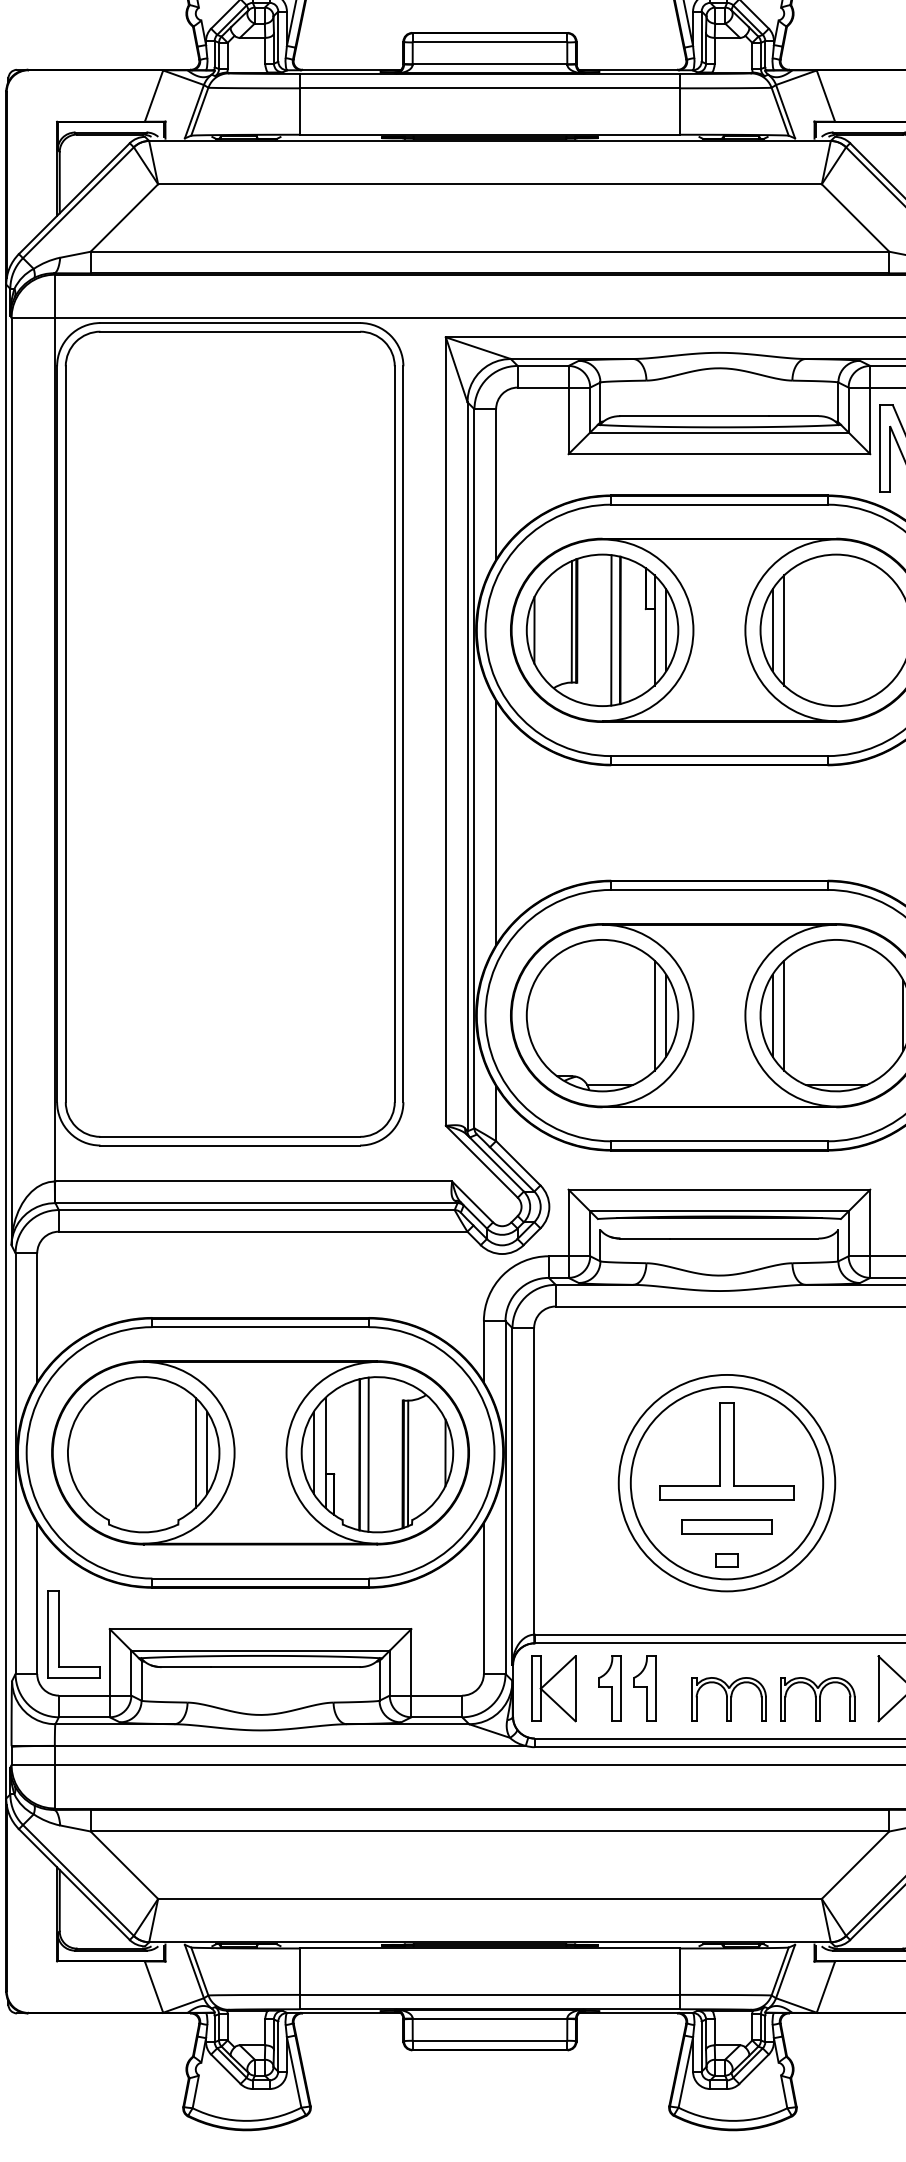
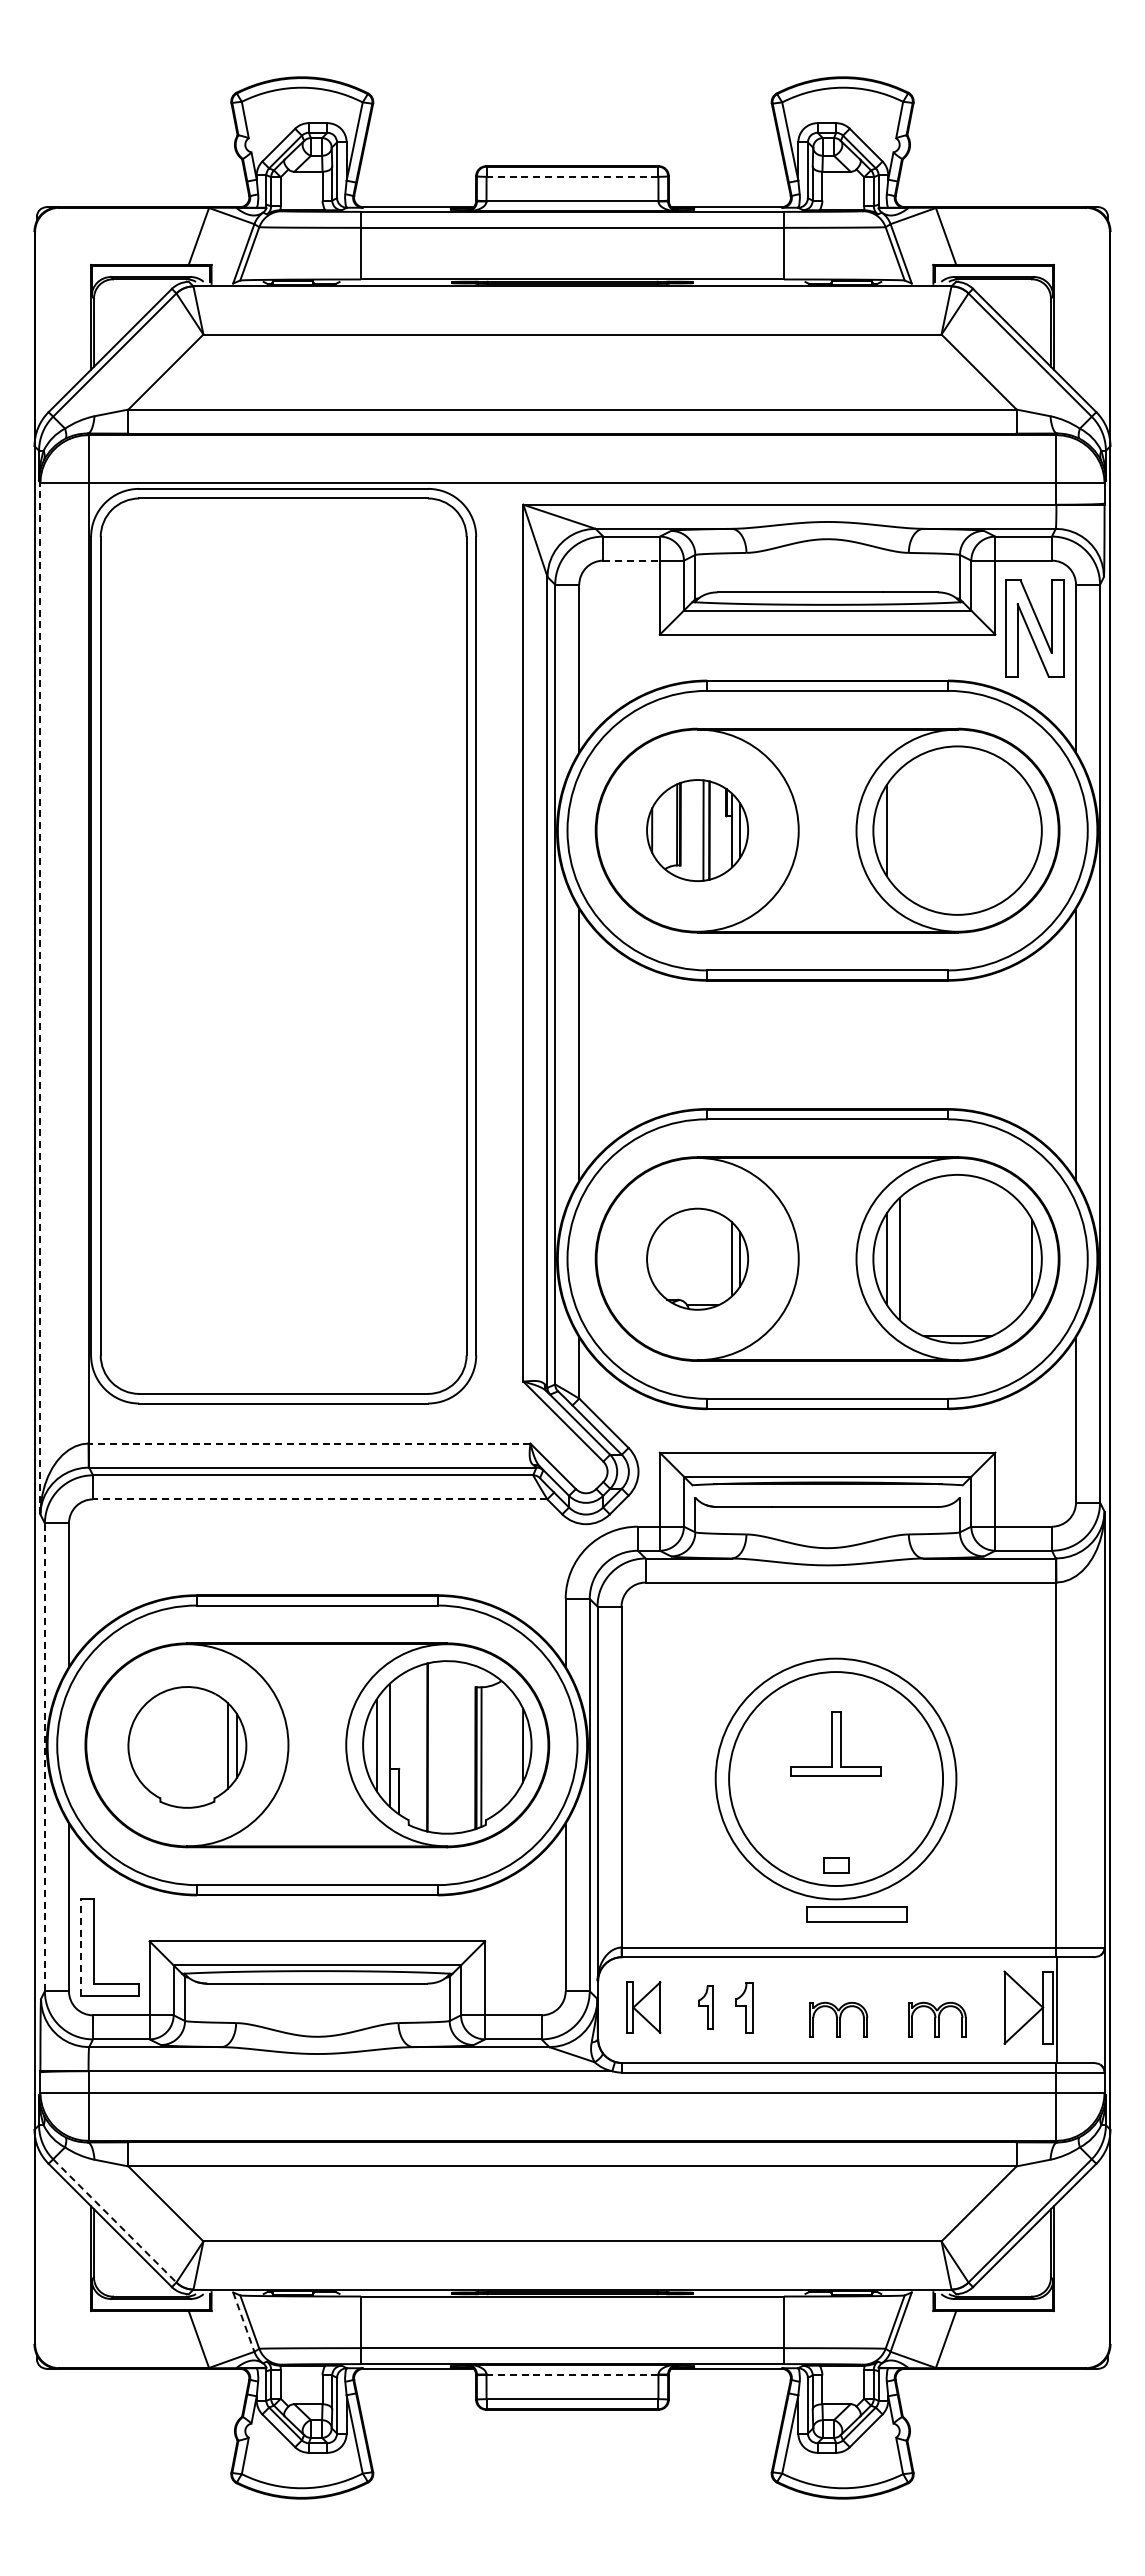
line: (490, 42) -> (572, 176), solid -> dashed
line: (543, 387) -> (632, 560), solid -> dashed
part: (602, 630) -> (697, 830), size x0.6
line: (784, 630) -> (899, 830), removed
line: (11, 781) -> (40, 998), solid -> dashed
part: (602, 1015) -> (697, 1259), size x0.6
line: (253, 1181) -> (309, 1443), solid -> dashed
line: (262, 1231) -> (319, 1499), solid -> dashed
part: (726, 1451) -> (835, 1743), size x0.6
part: (143, 1454) -> (187, 1747), size x0.7
line: (368, 1454) -> (437, 1747), removed
line: (15, 1463) -> (44, 1757), solid -> dashed
part: (726, 1526) -> (856, 1914), moved
line: (48, 1634) -> (81, 1947), solid -> dashed
part: (553, 1688) -> (643, 2007), size x0.7
part: (609, 1688) -> (705, 2007), size x0.6
part: (644, 1688) -> (744, 2007), size x0.7
part: (729, 1699) -> (838, 2019), size x0.7
part: (817, 1699) -> (936, 2019), size x0.7
line: (79, 1881) -> (115, 2221), solid -> dashed
line: (194, 1971) -> (243, 2322), solid -> dashed
line: (490, 2018) -> (572, 2374), solid -> dashed

